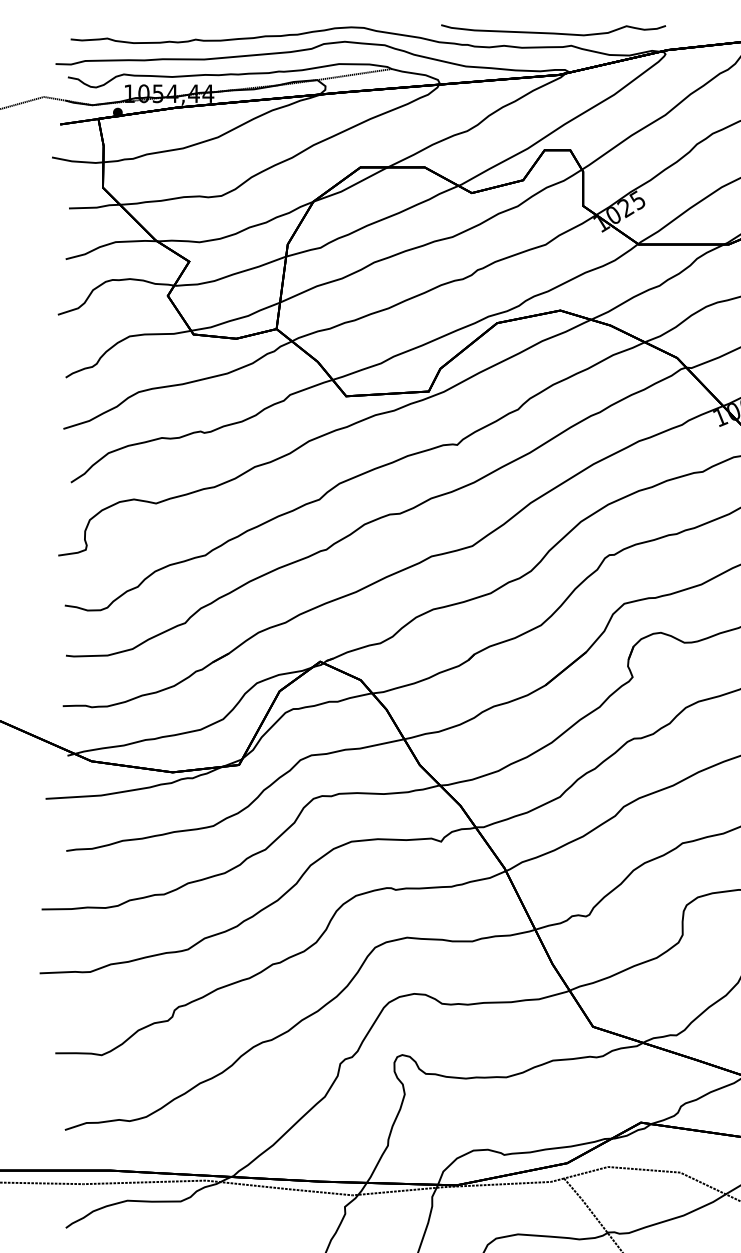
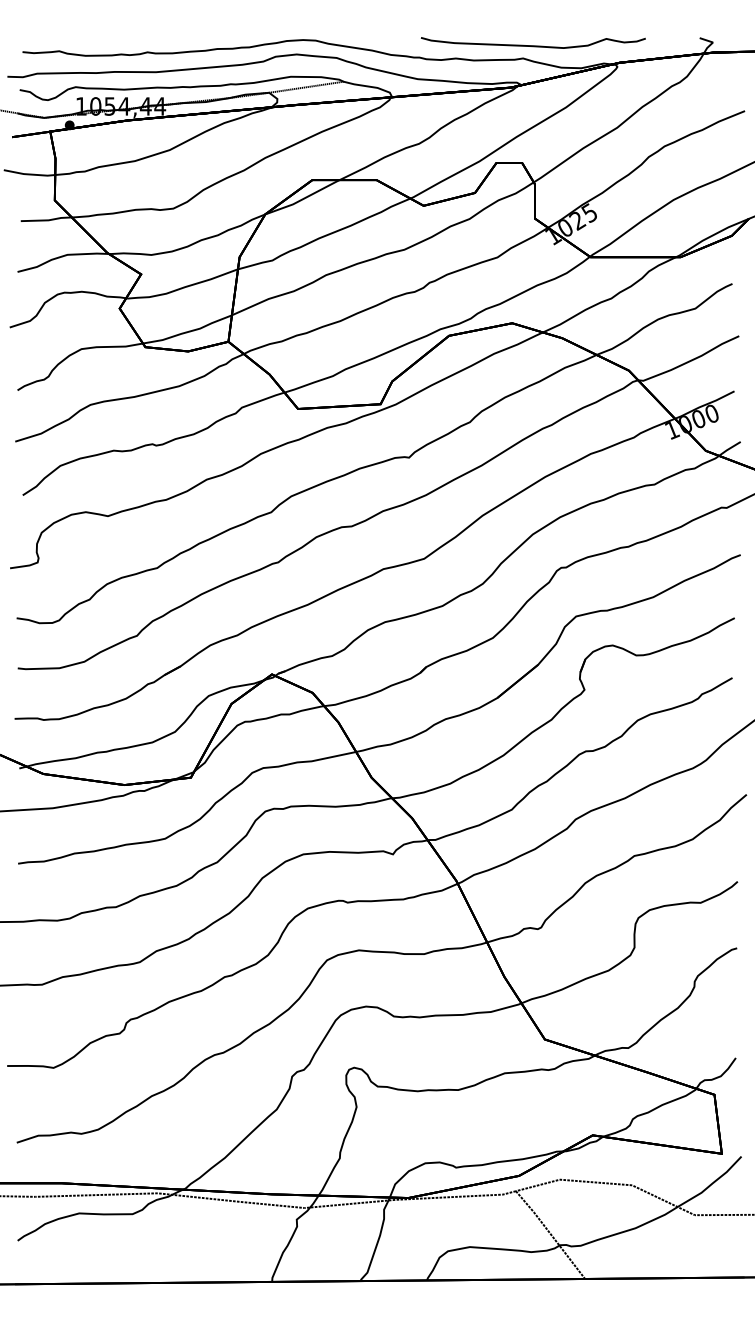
curve: (553, 32) -> (533, 45), moved

